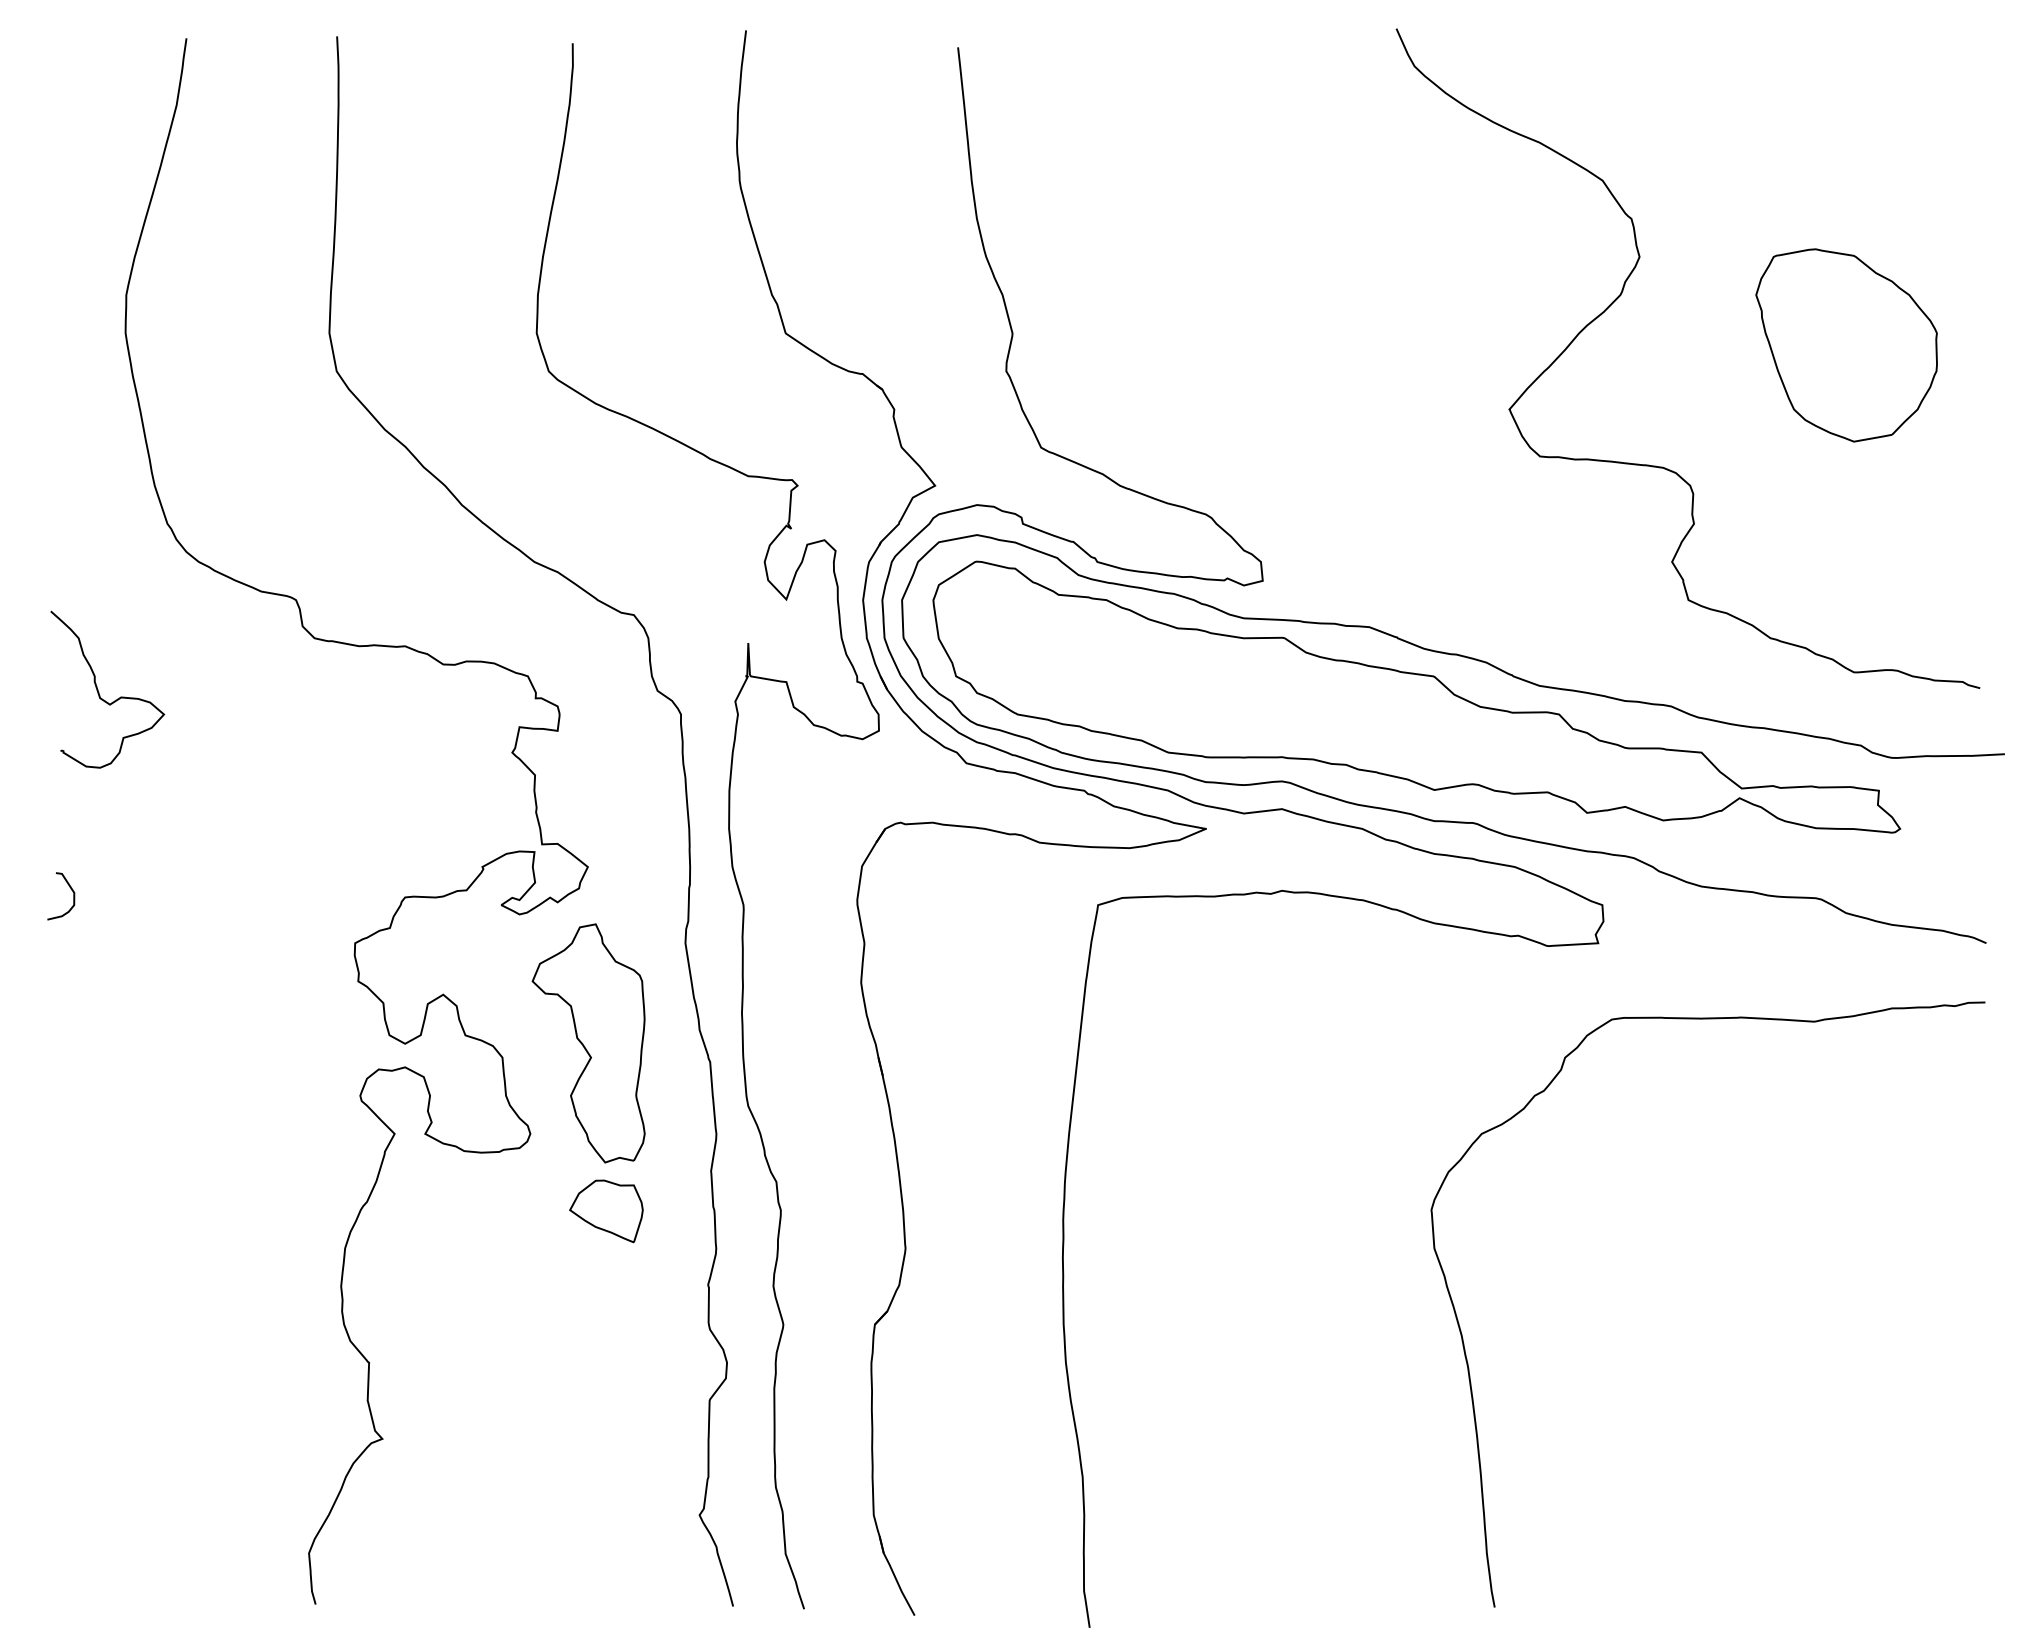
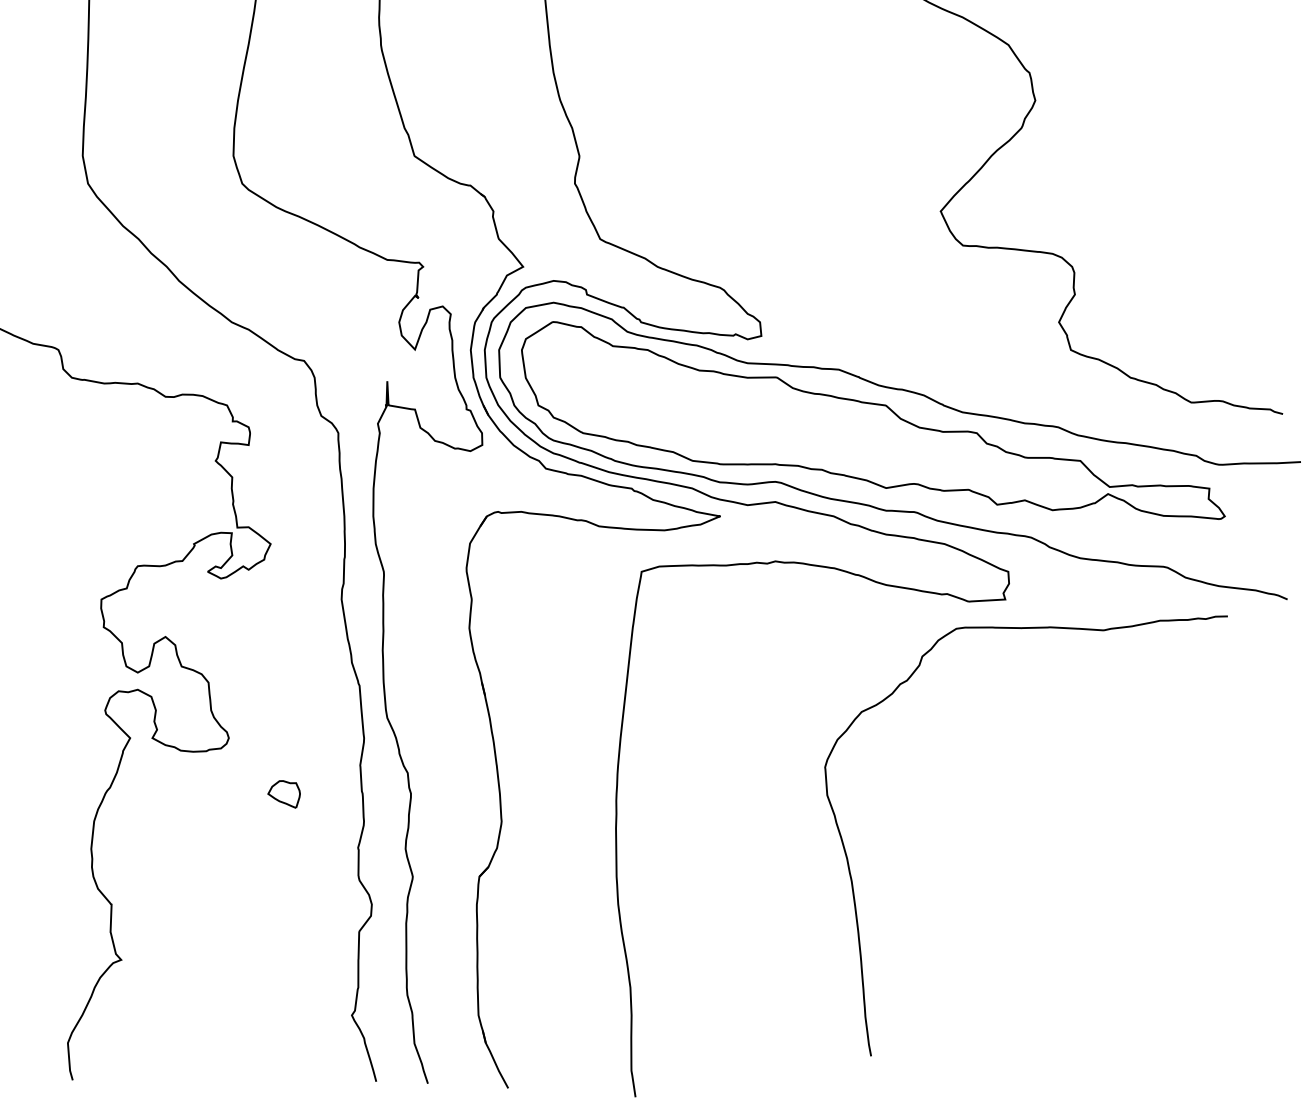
part: (1846, 345) -> (1185, 164), removed
part: (588, 1043) -> (271, 672), removed
part: (606, 1211) -> (284, 794), size x0.6
curve: (1465, 1348) -> (849, 867), moved

